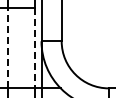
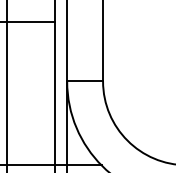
line: (7, 47) -> (6, 92), dashed -> solid
line: (34, 48) -> (54, 94), dashed -> solid

